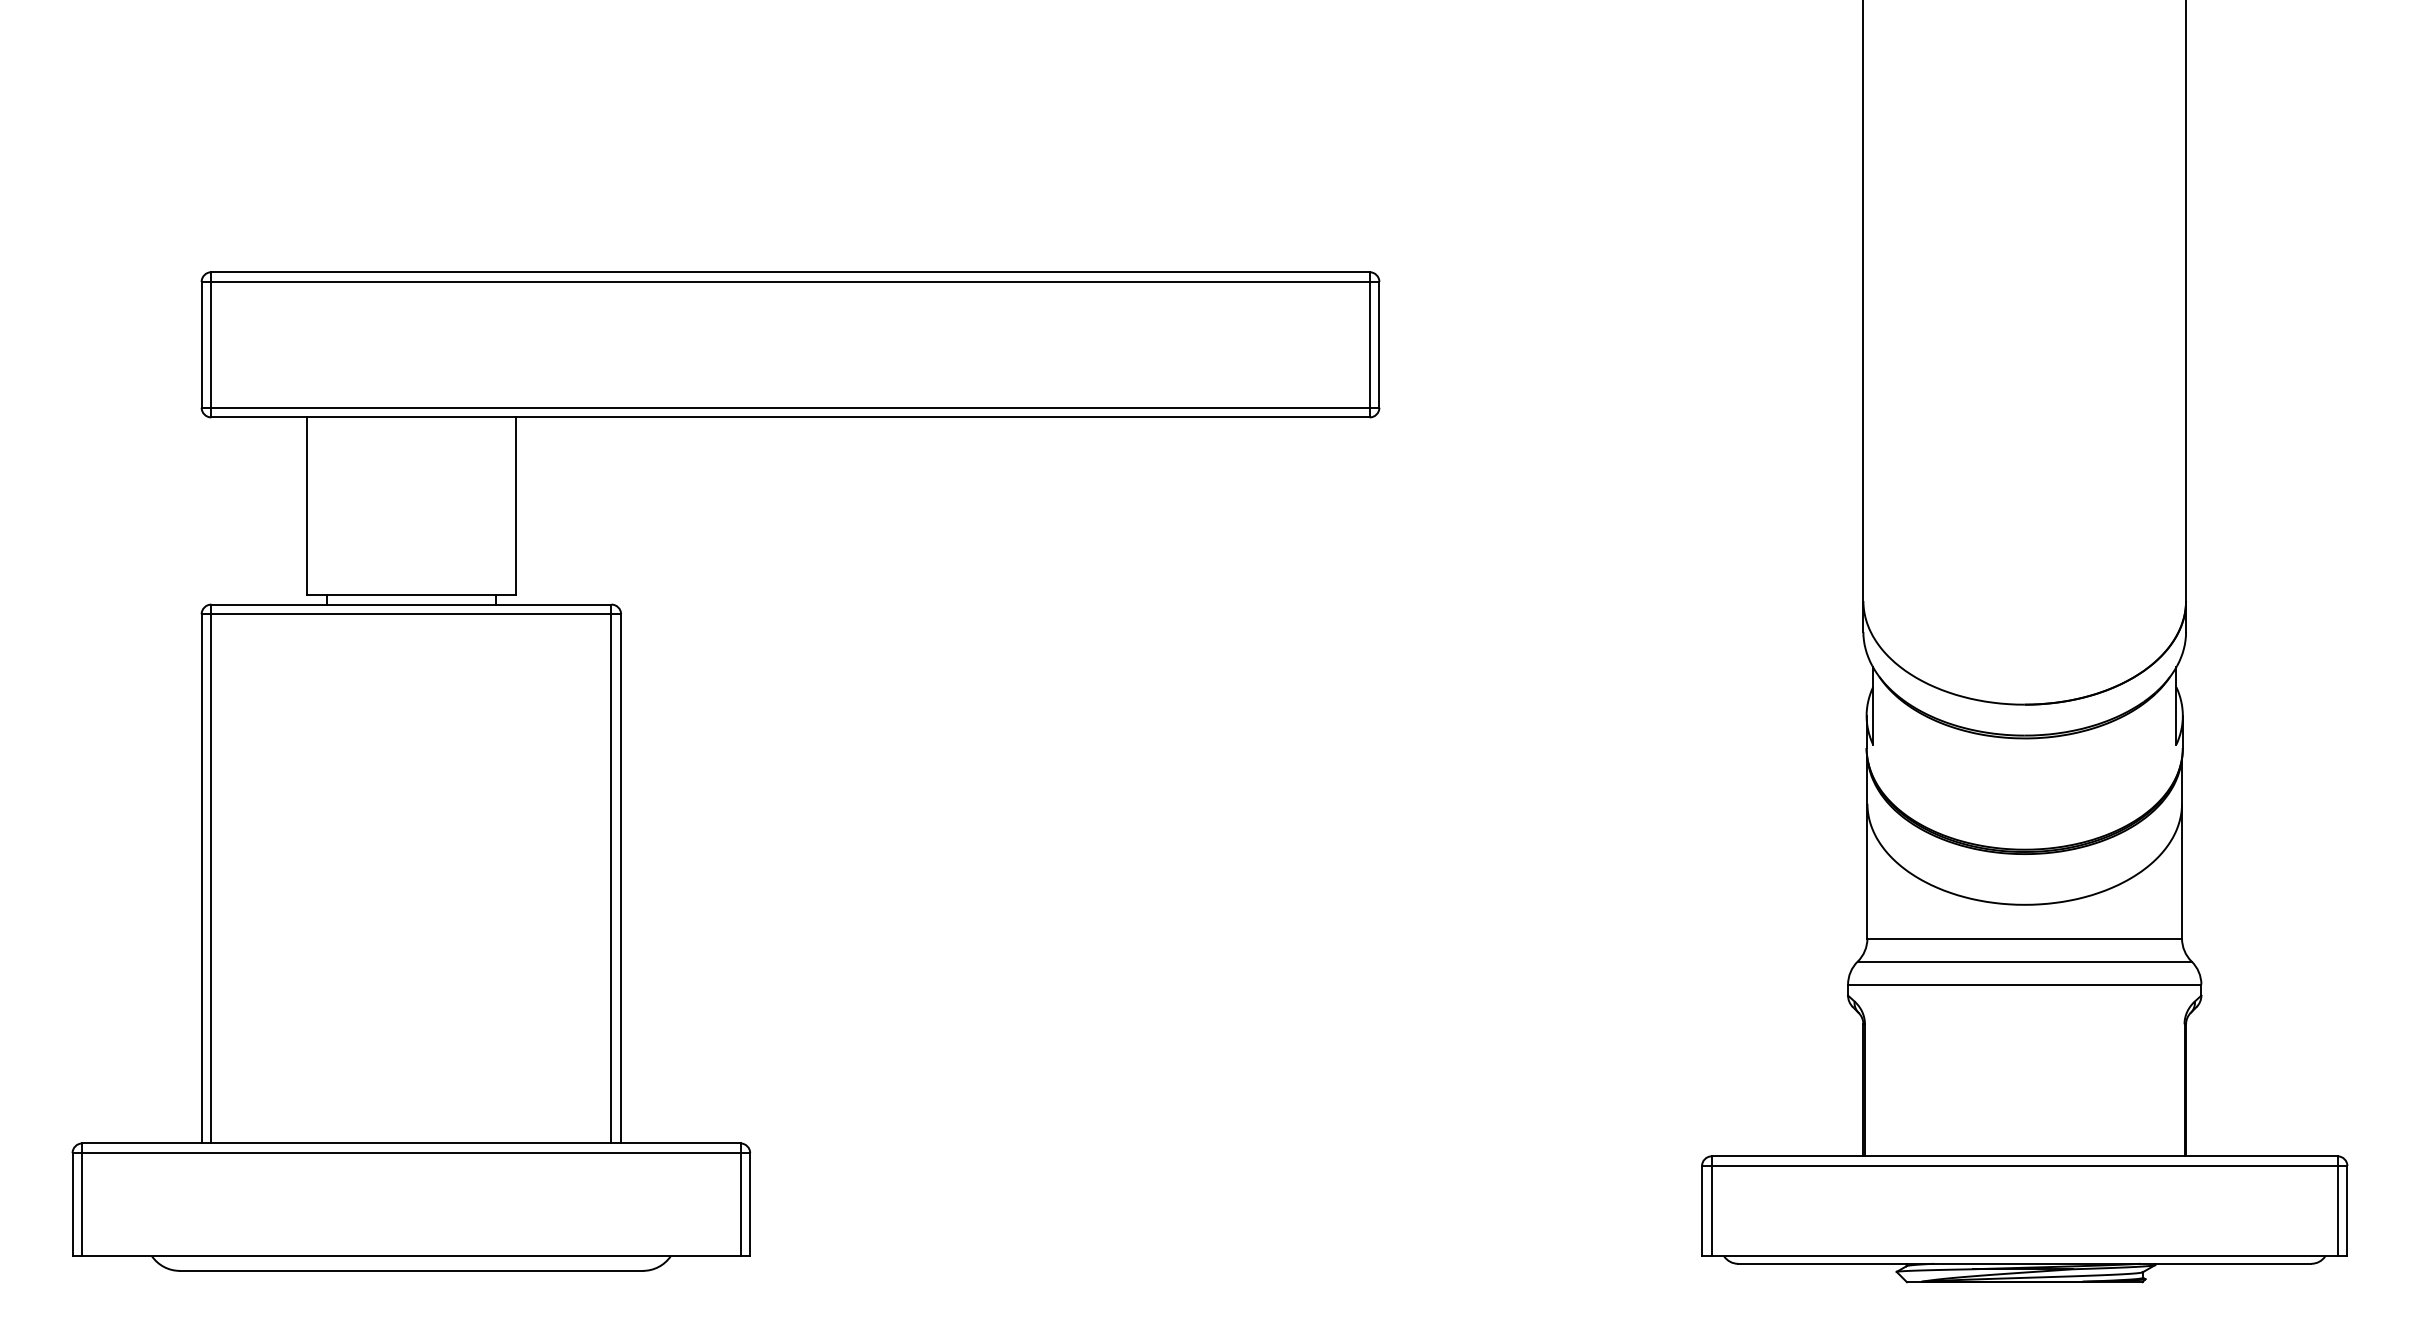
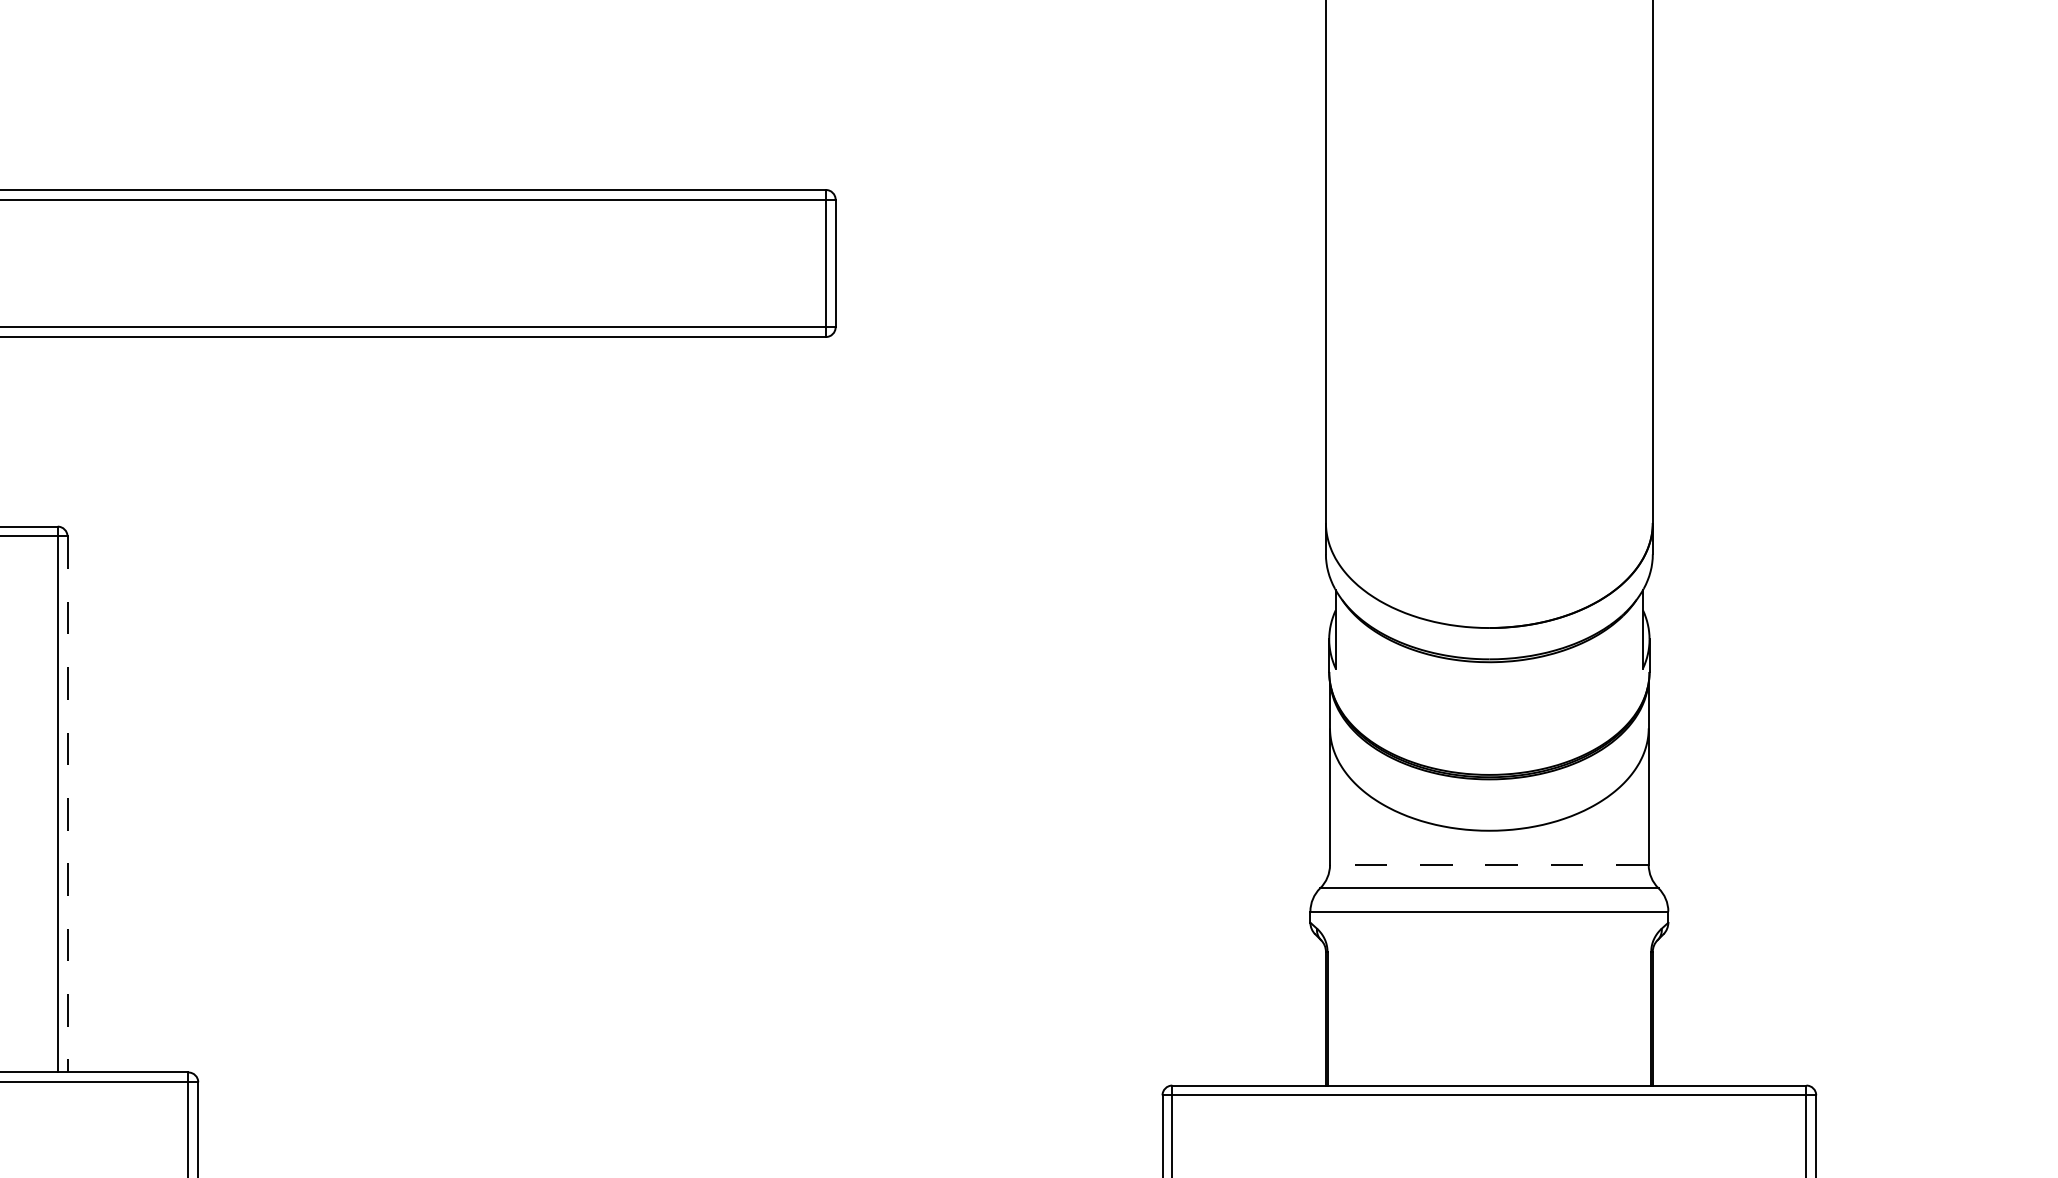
line: (621, 878) -> (67, 804), solid -> dashed
line: (2024, 938) -> (1489, 864), solid -> dashed

